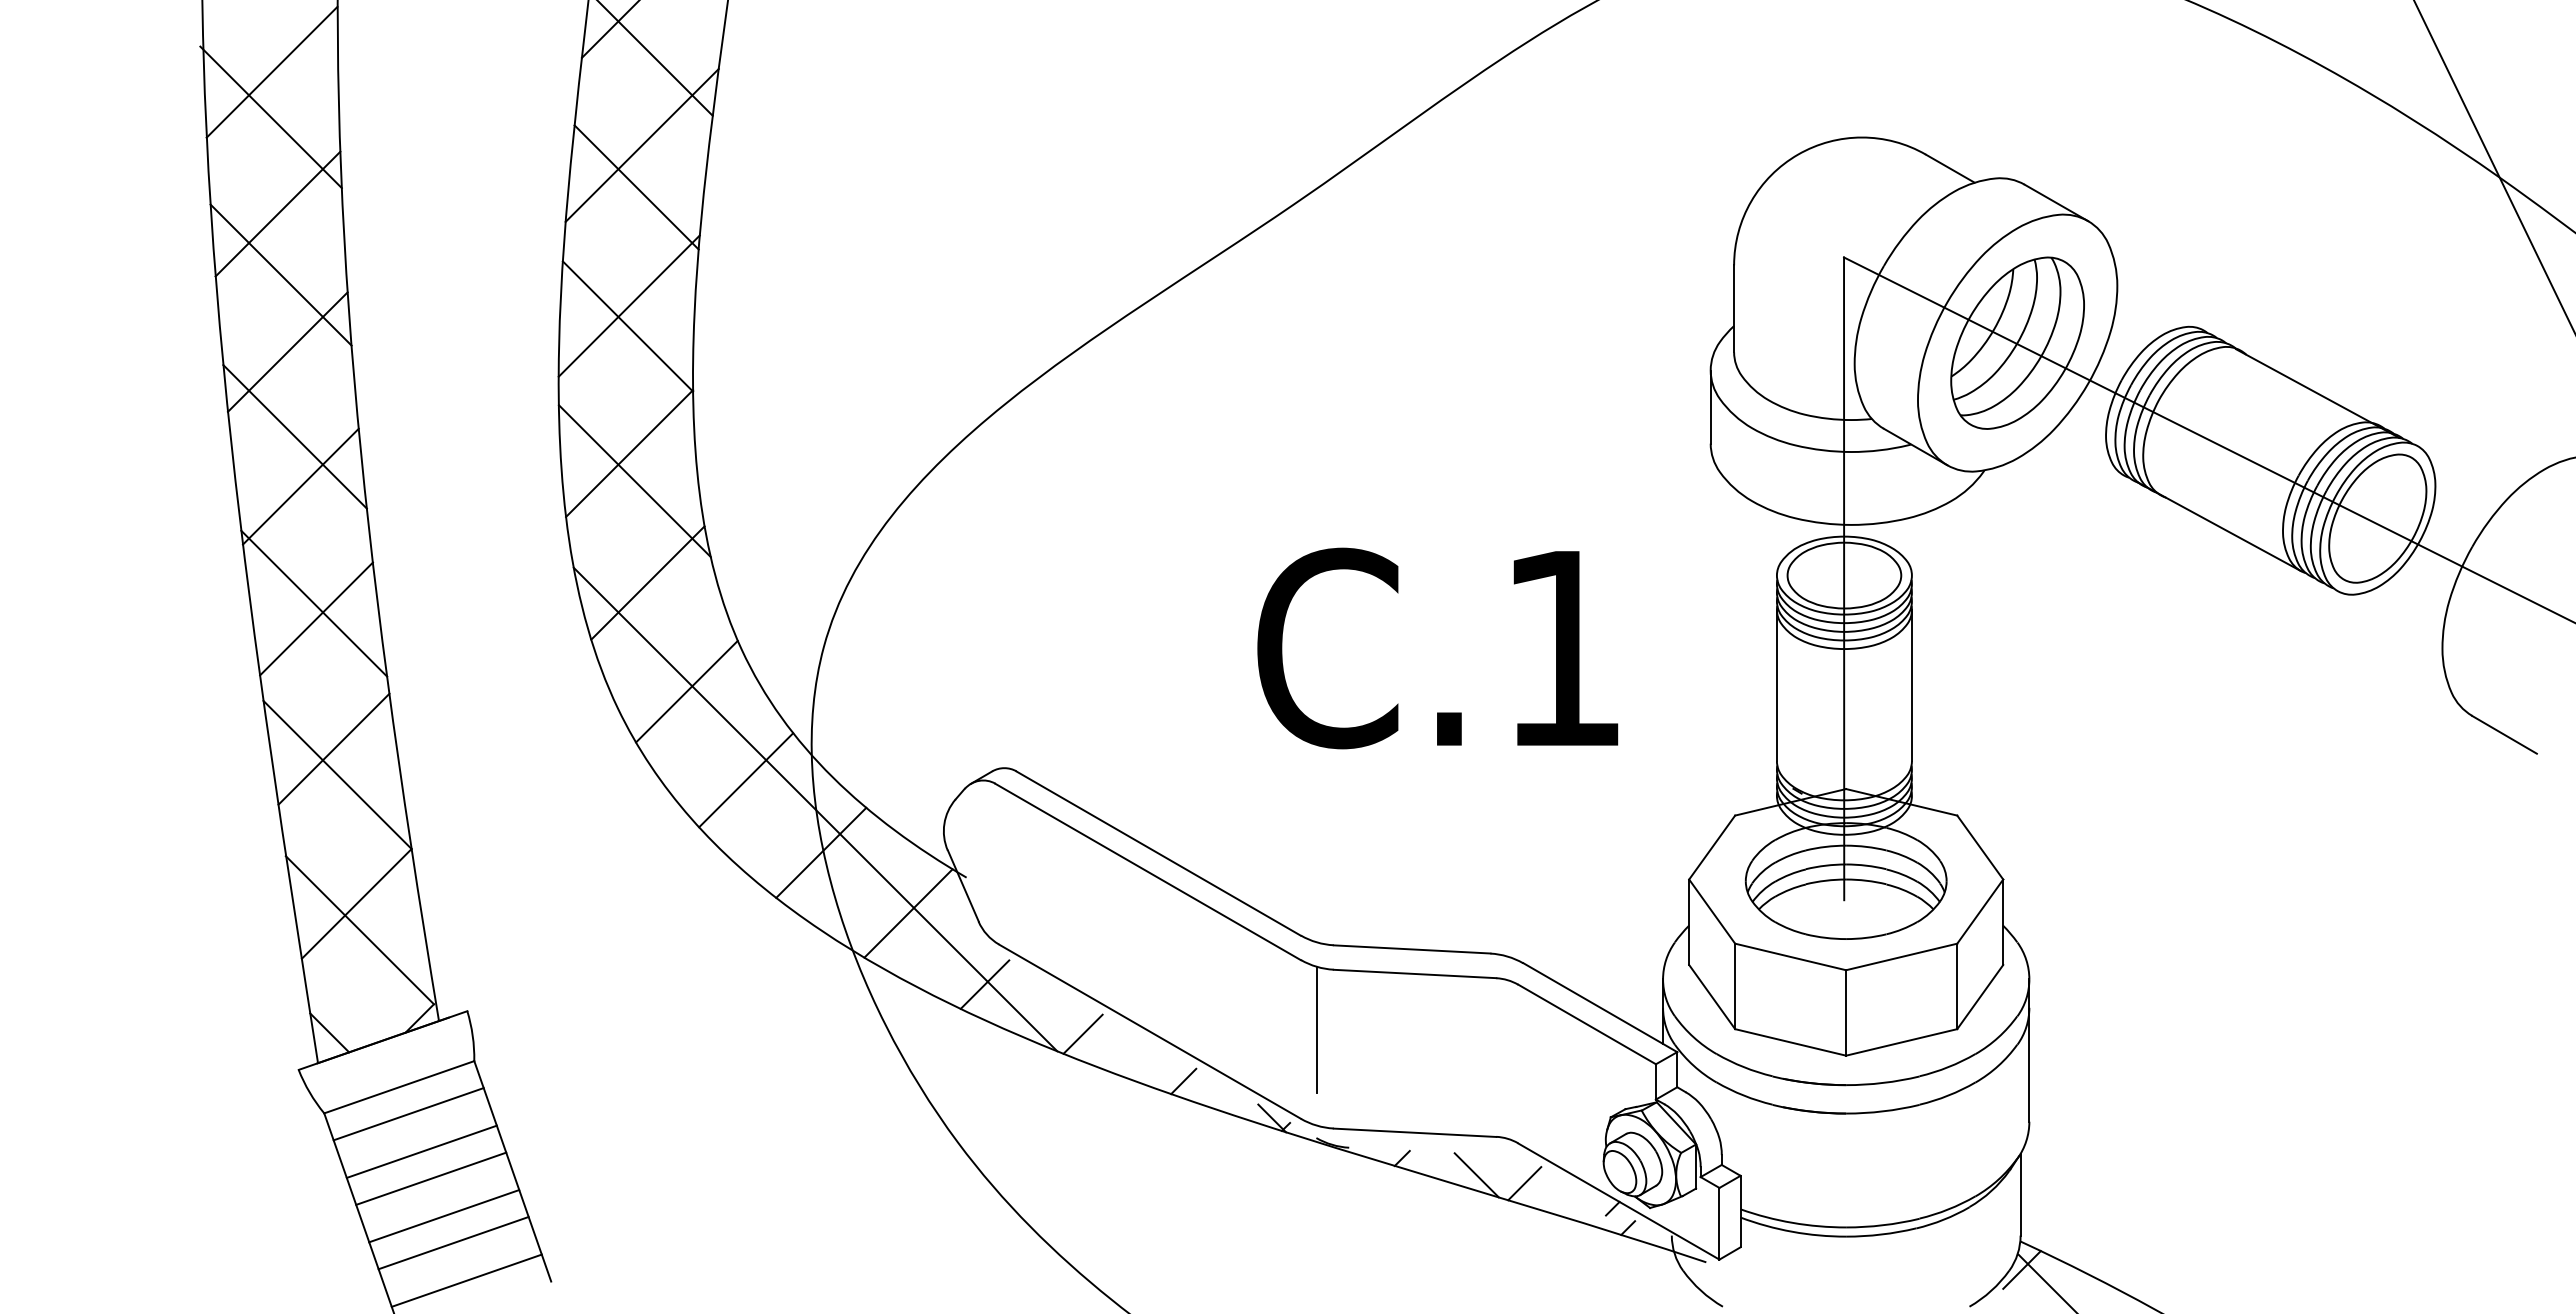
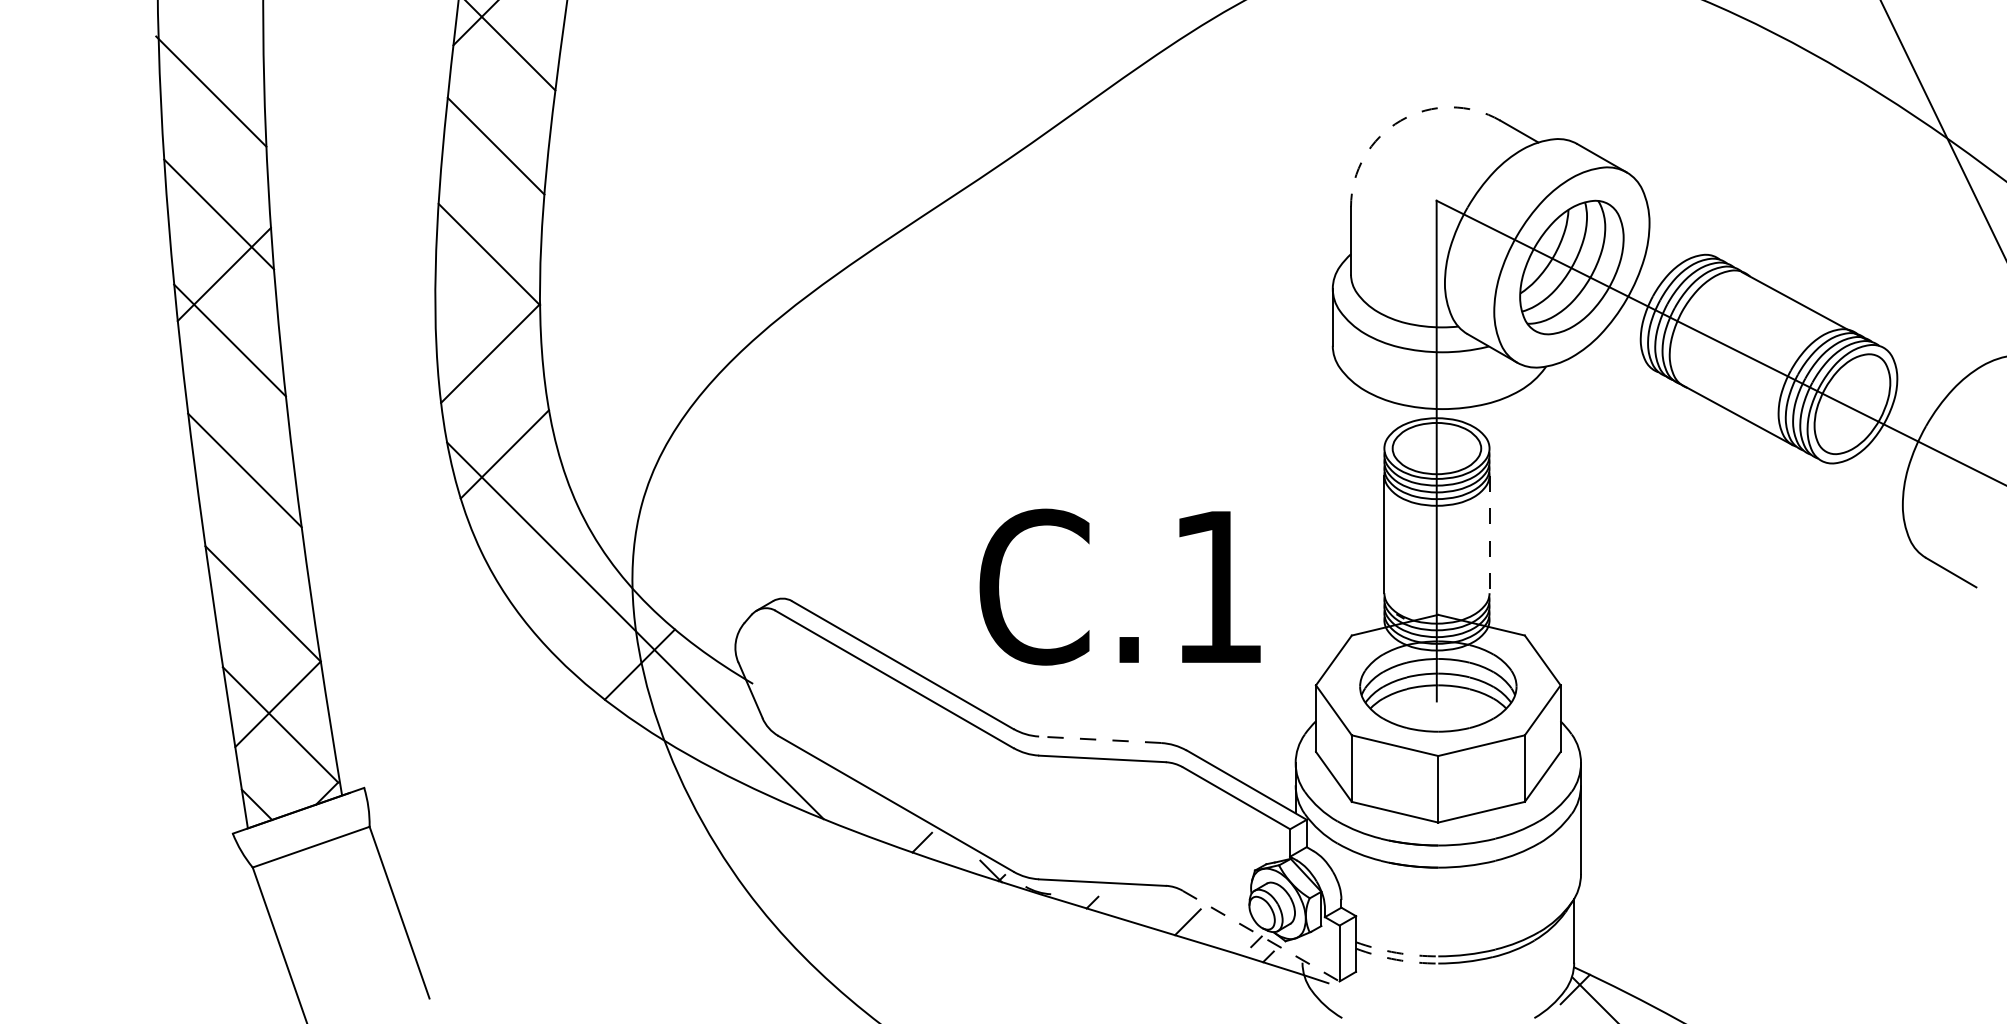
line: (271, 71) -> (211, 55), removed
line: (641, 144) -> (499, 112), removed
arc: (1798, 154) -> (1401, 120), solid -> dashed
line: (277, 213) -> (216, 166), removed
line: (628, 305) -> (489, 238), removed
line: (634, 481) -> (494, 375), removed
line: (300, 486) -> (234, 379), removed
line: (316, 618) -> (246, 482), removed
text: (1437, 648) -> (1119, 587), moved
line: (1911, 685) -> (1489, 534), solid -> dashed
line: (686, 691) -> (534, 538), removed
line: (333, 748) -> (259, 583), removed
line: (746, 780) -> (581, 608), removed
line: (908, 913) -> (707, 711), removed
line: (1411, 949) -> (1099, 739), solid -> dashed
line: (984, 984) -> (767, 767), removed
line: (1316, 1029) -> (1025, 802), removed
line: (1082, 1033) -> (843, 805), removed
line: (408, 1114) -> (318, 868), removed
line: (421, 1151) -> (328, 897), removed
line: (1476, 1175) -> (1150, 915), removed
line: (431, 1178) -> (336, 918), removed
line: (1619, 1201) -> (1261, 936), solid -> dashed
line: (444, 1216) -> (346, 947), removed
arc: (1792, 1222) -> (1396, 952), solid -> dashed
arc: (1792, 1231) -> (1396, 959), solid -> dashed
line: (453, 1243) -> (353, 968), removed
line: (466, 1280) -> (363, 997), removed

